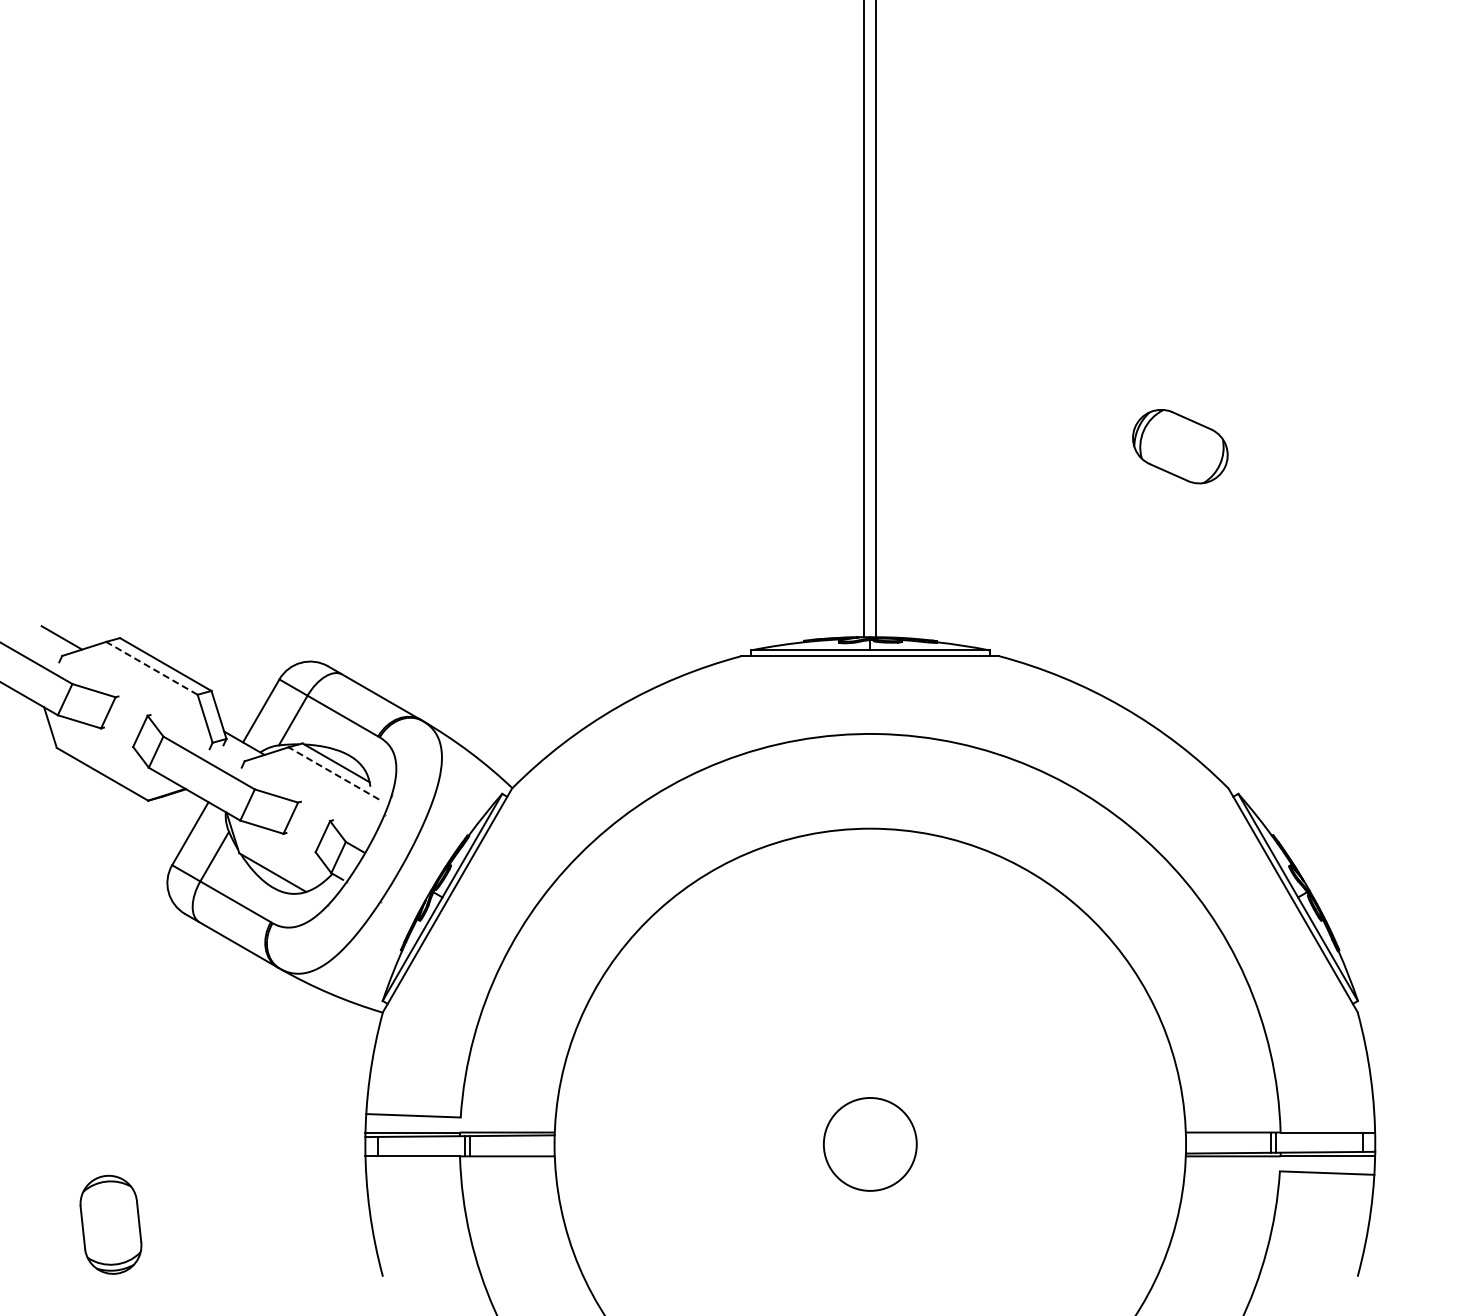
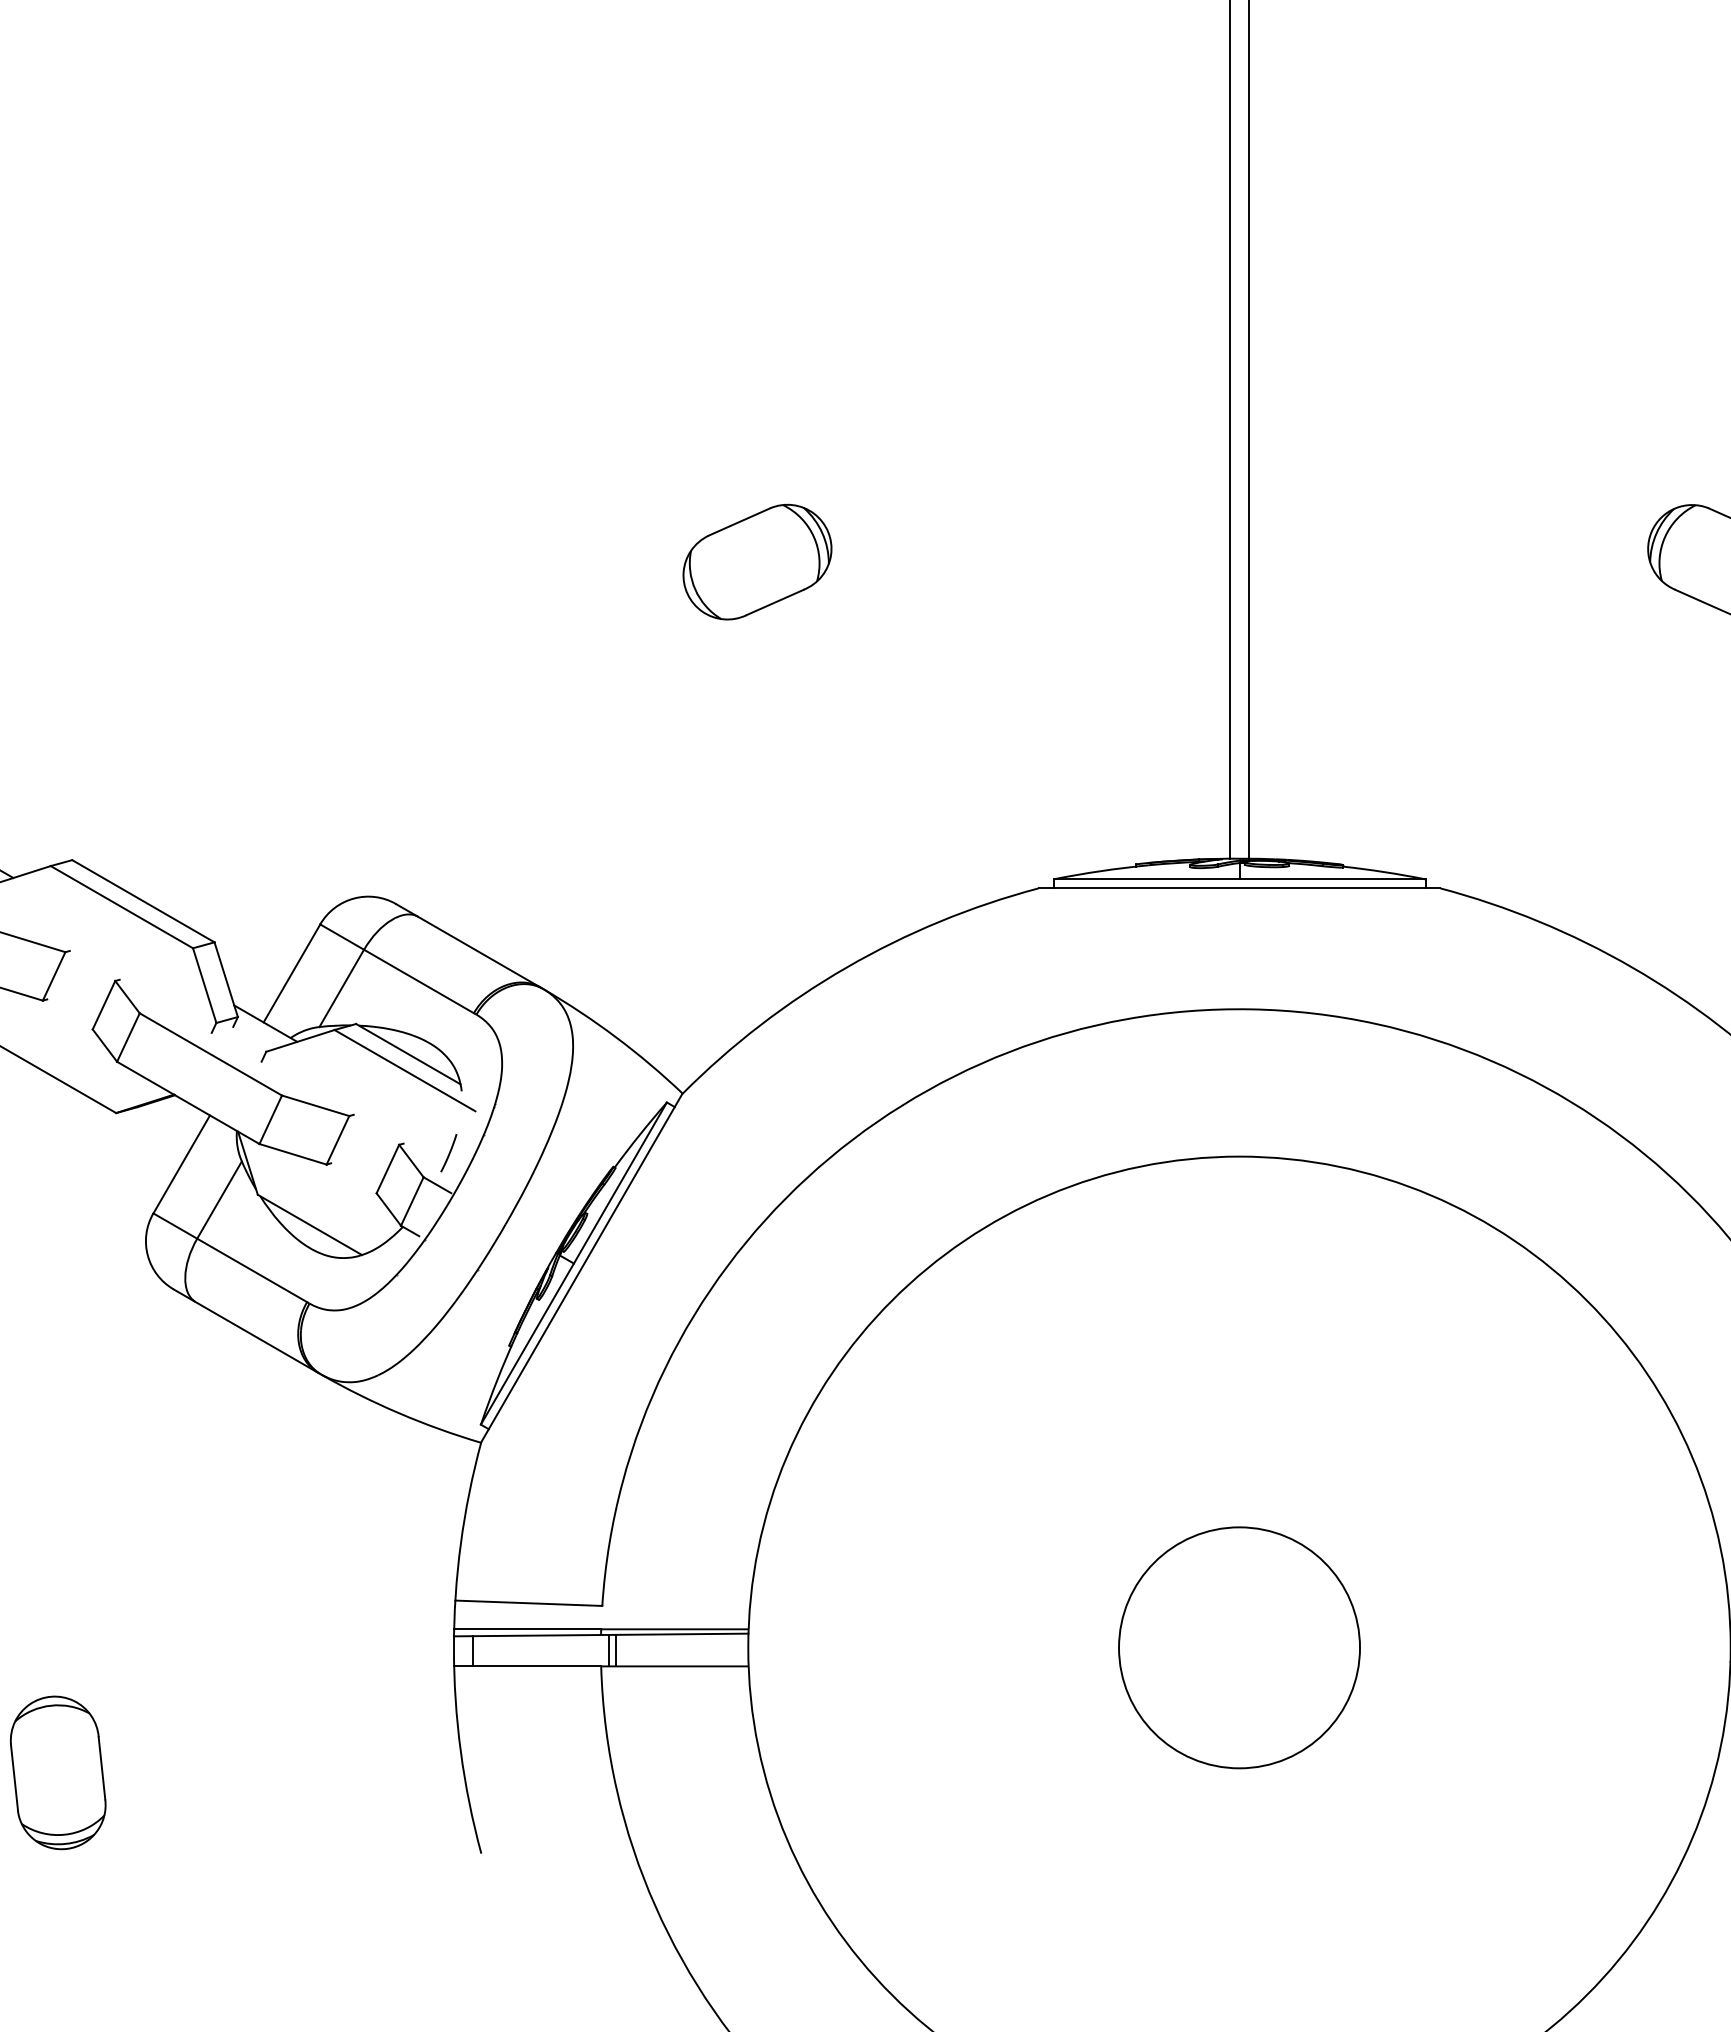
part: (560, 446) -> (757, 562), added
line: (151, 668) -> (121, 907), dashed -> solid
line: (333, 773) -> (404, 1070), dashed -> solid
line: (361, 826) -> (447, 1153), added
circle: (869, 1144) -> (1238, 1647), size x1.67

